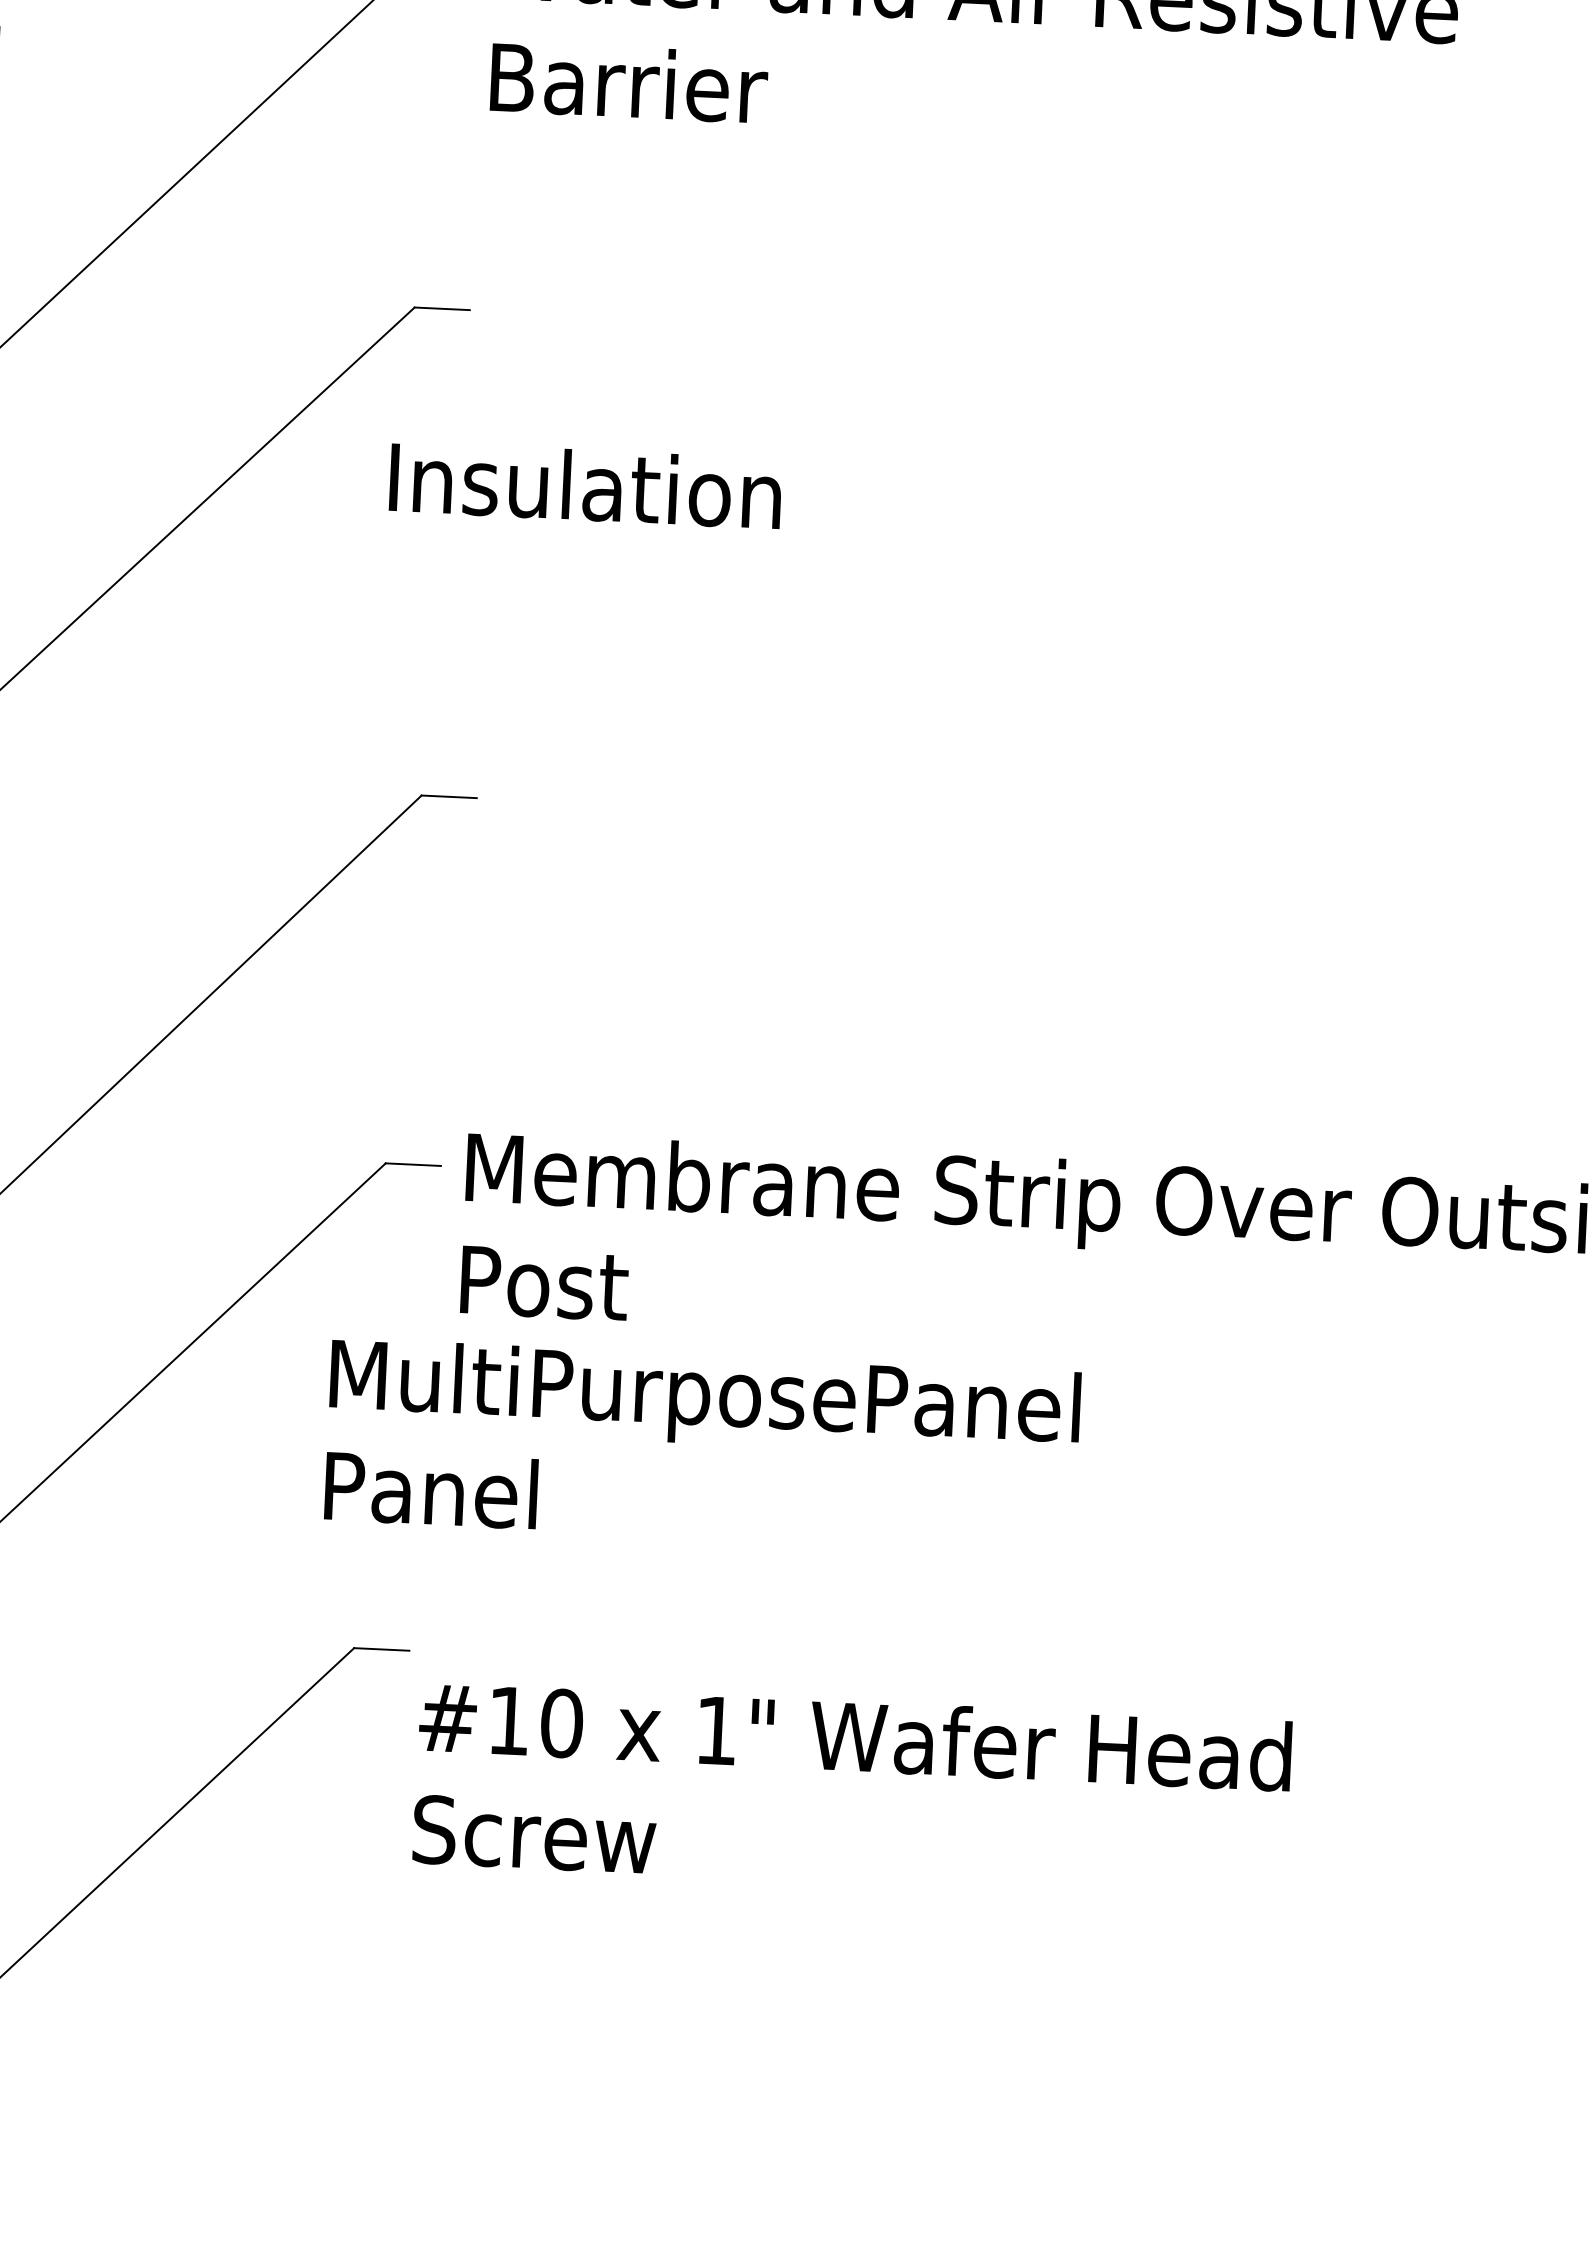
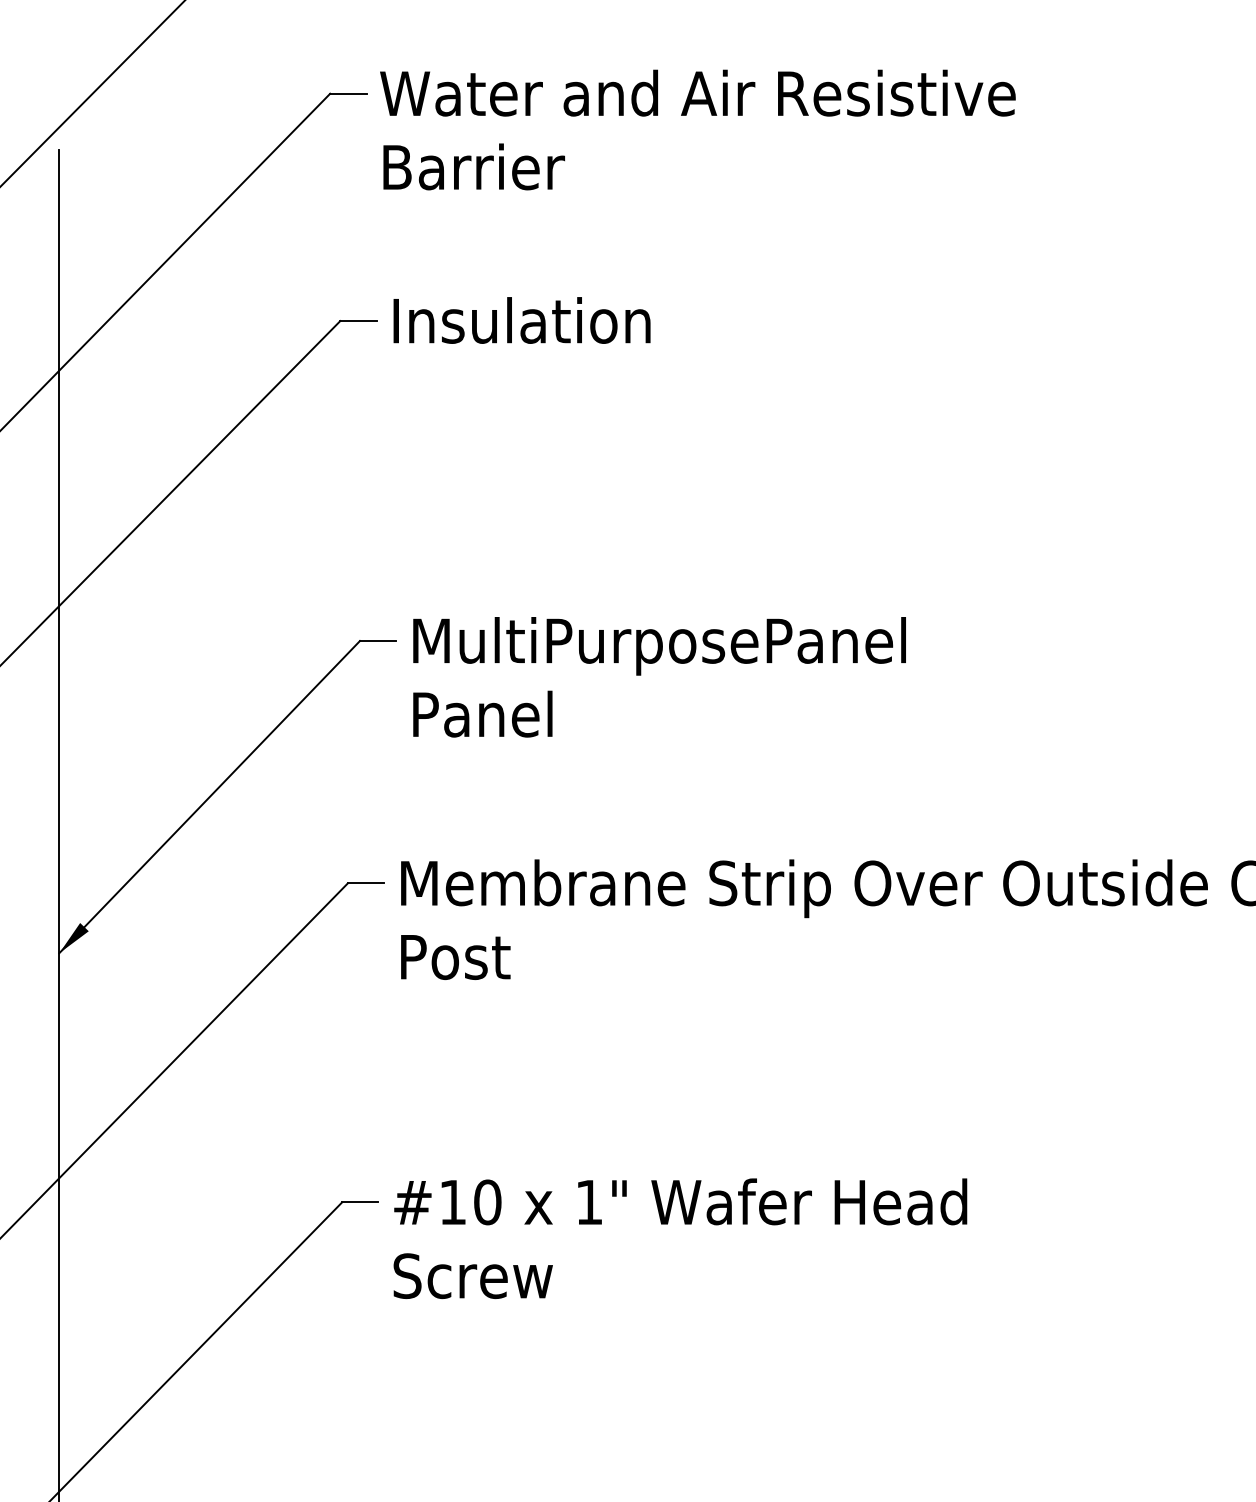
text: (584, 485) -> (521, 320), moved
text: (702, 1446) -> (659, 677), moved
text: (852, 1792) -> (680, 1238), moved

